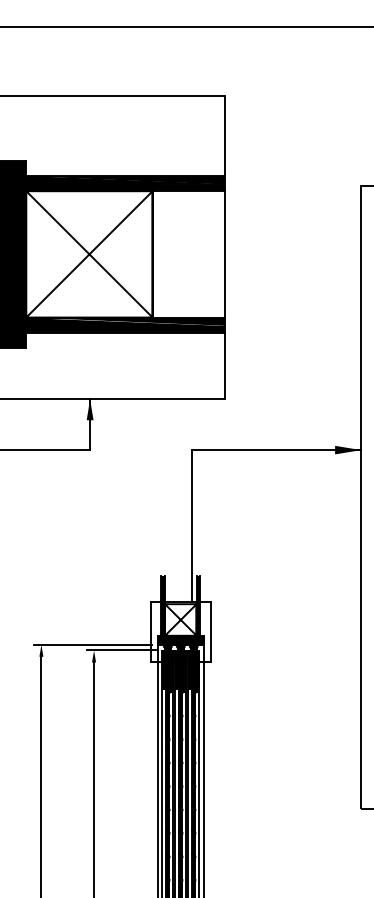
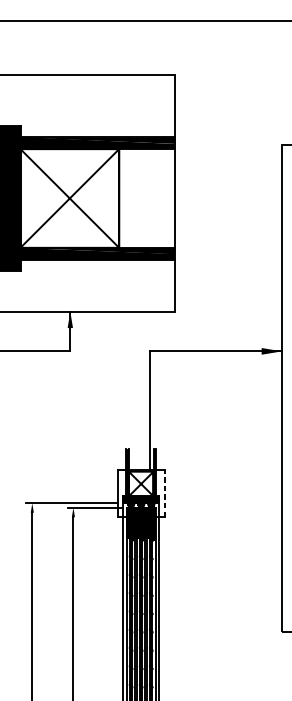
line: (211, 631) -> (165, 493), solid -> dashed

